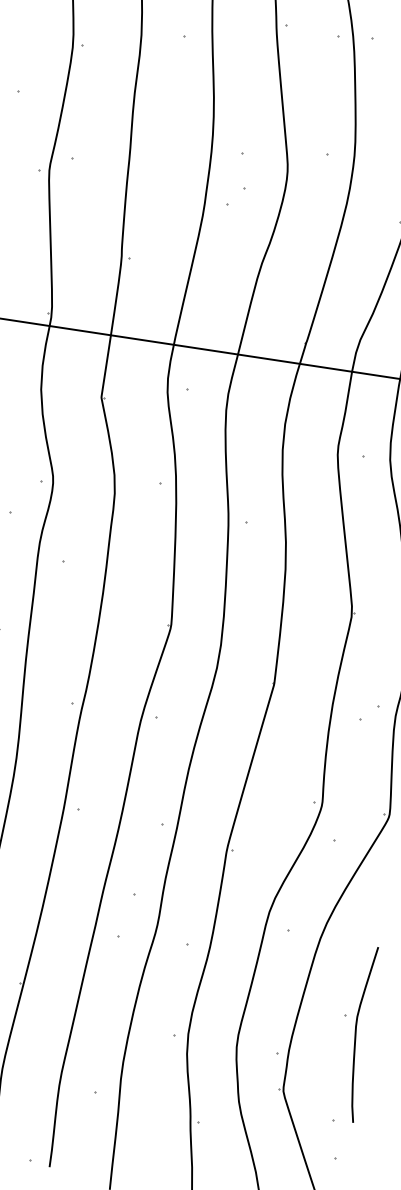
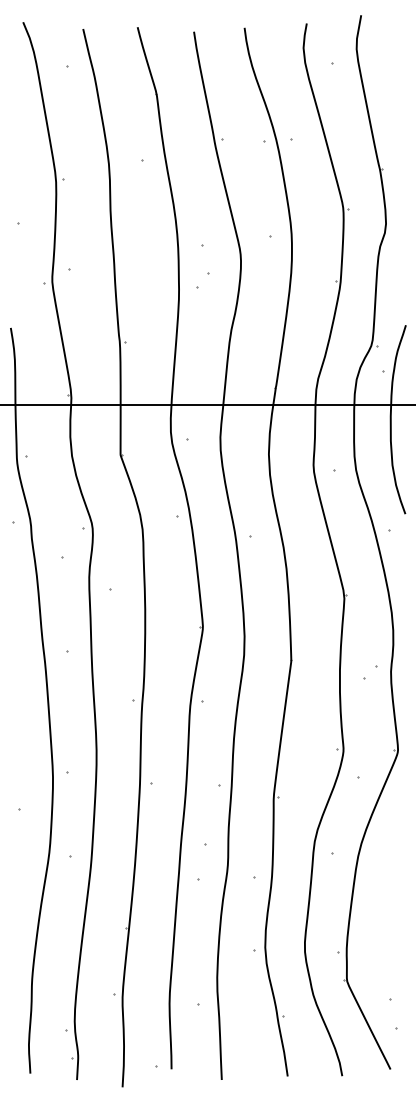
part: (354, 1033) -> (396, 927), removed

